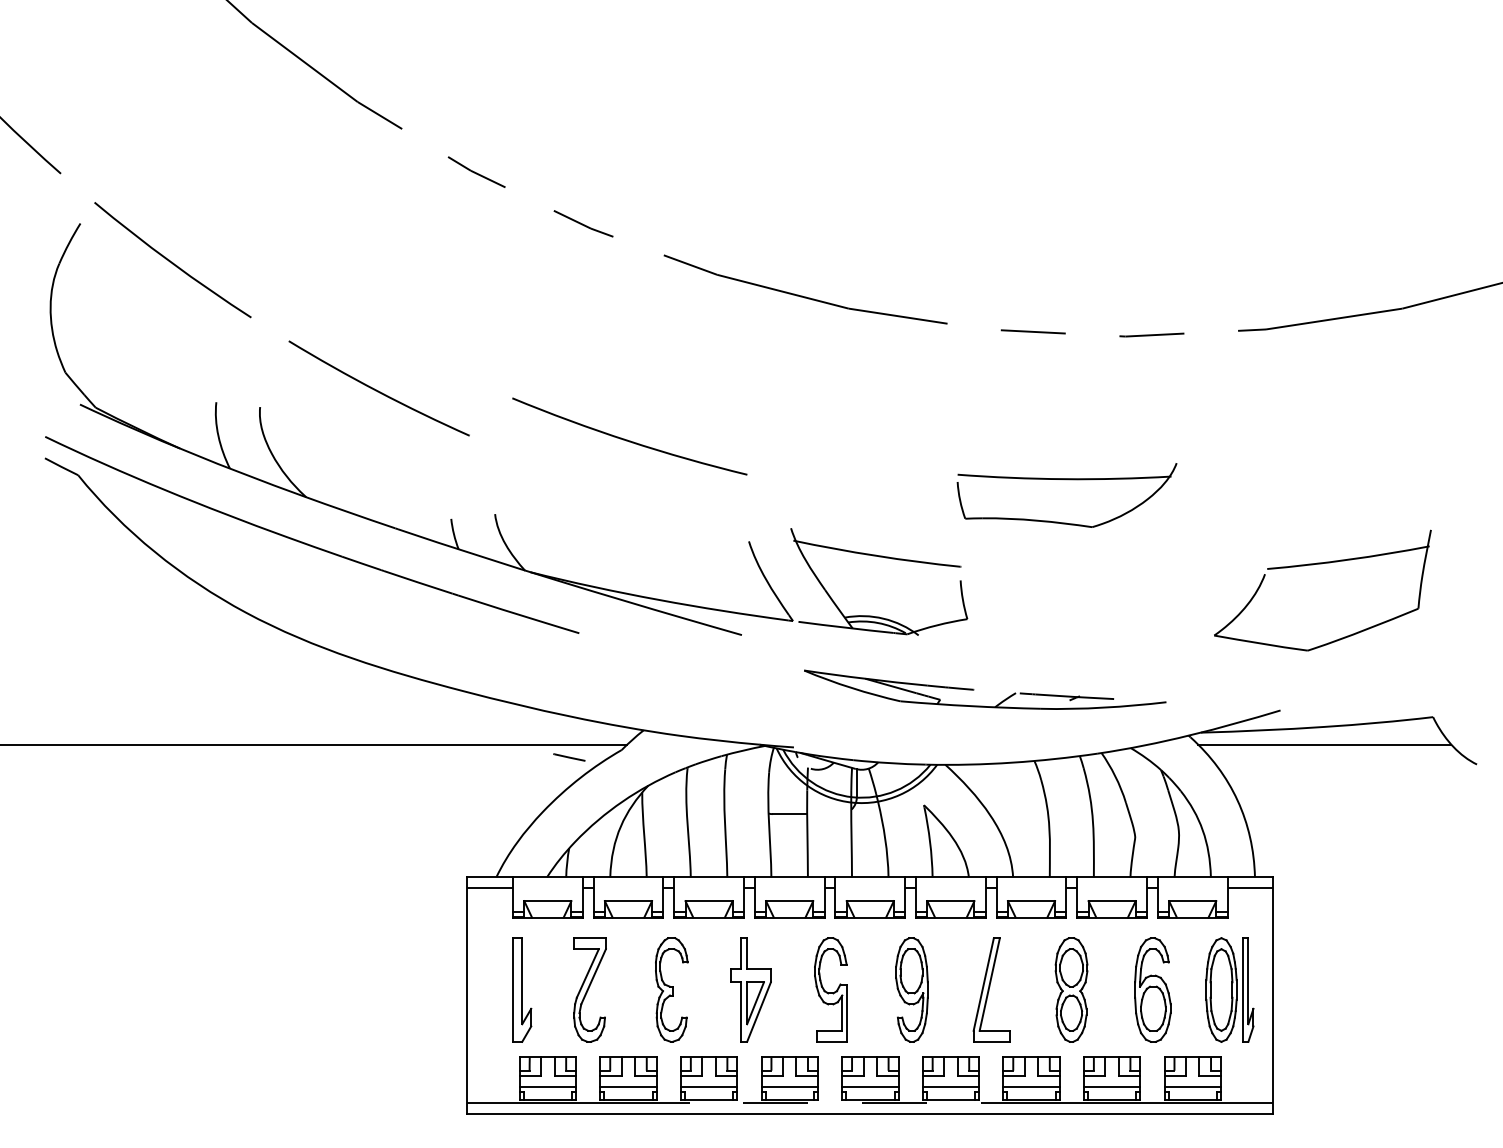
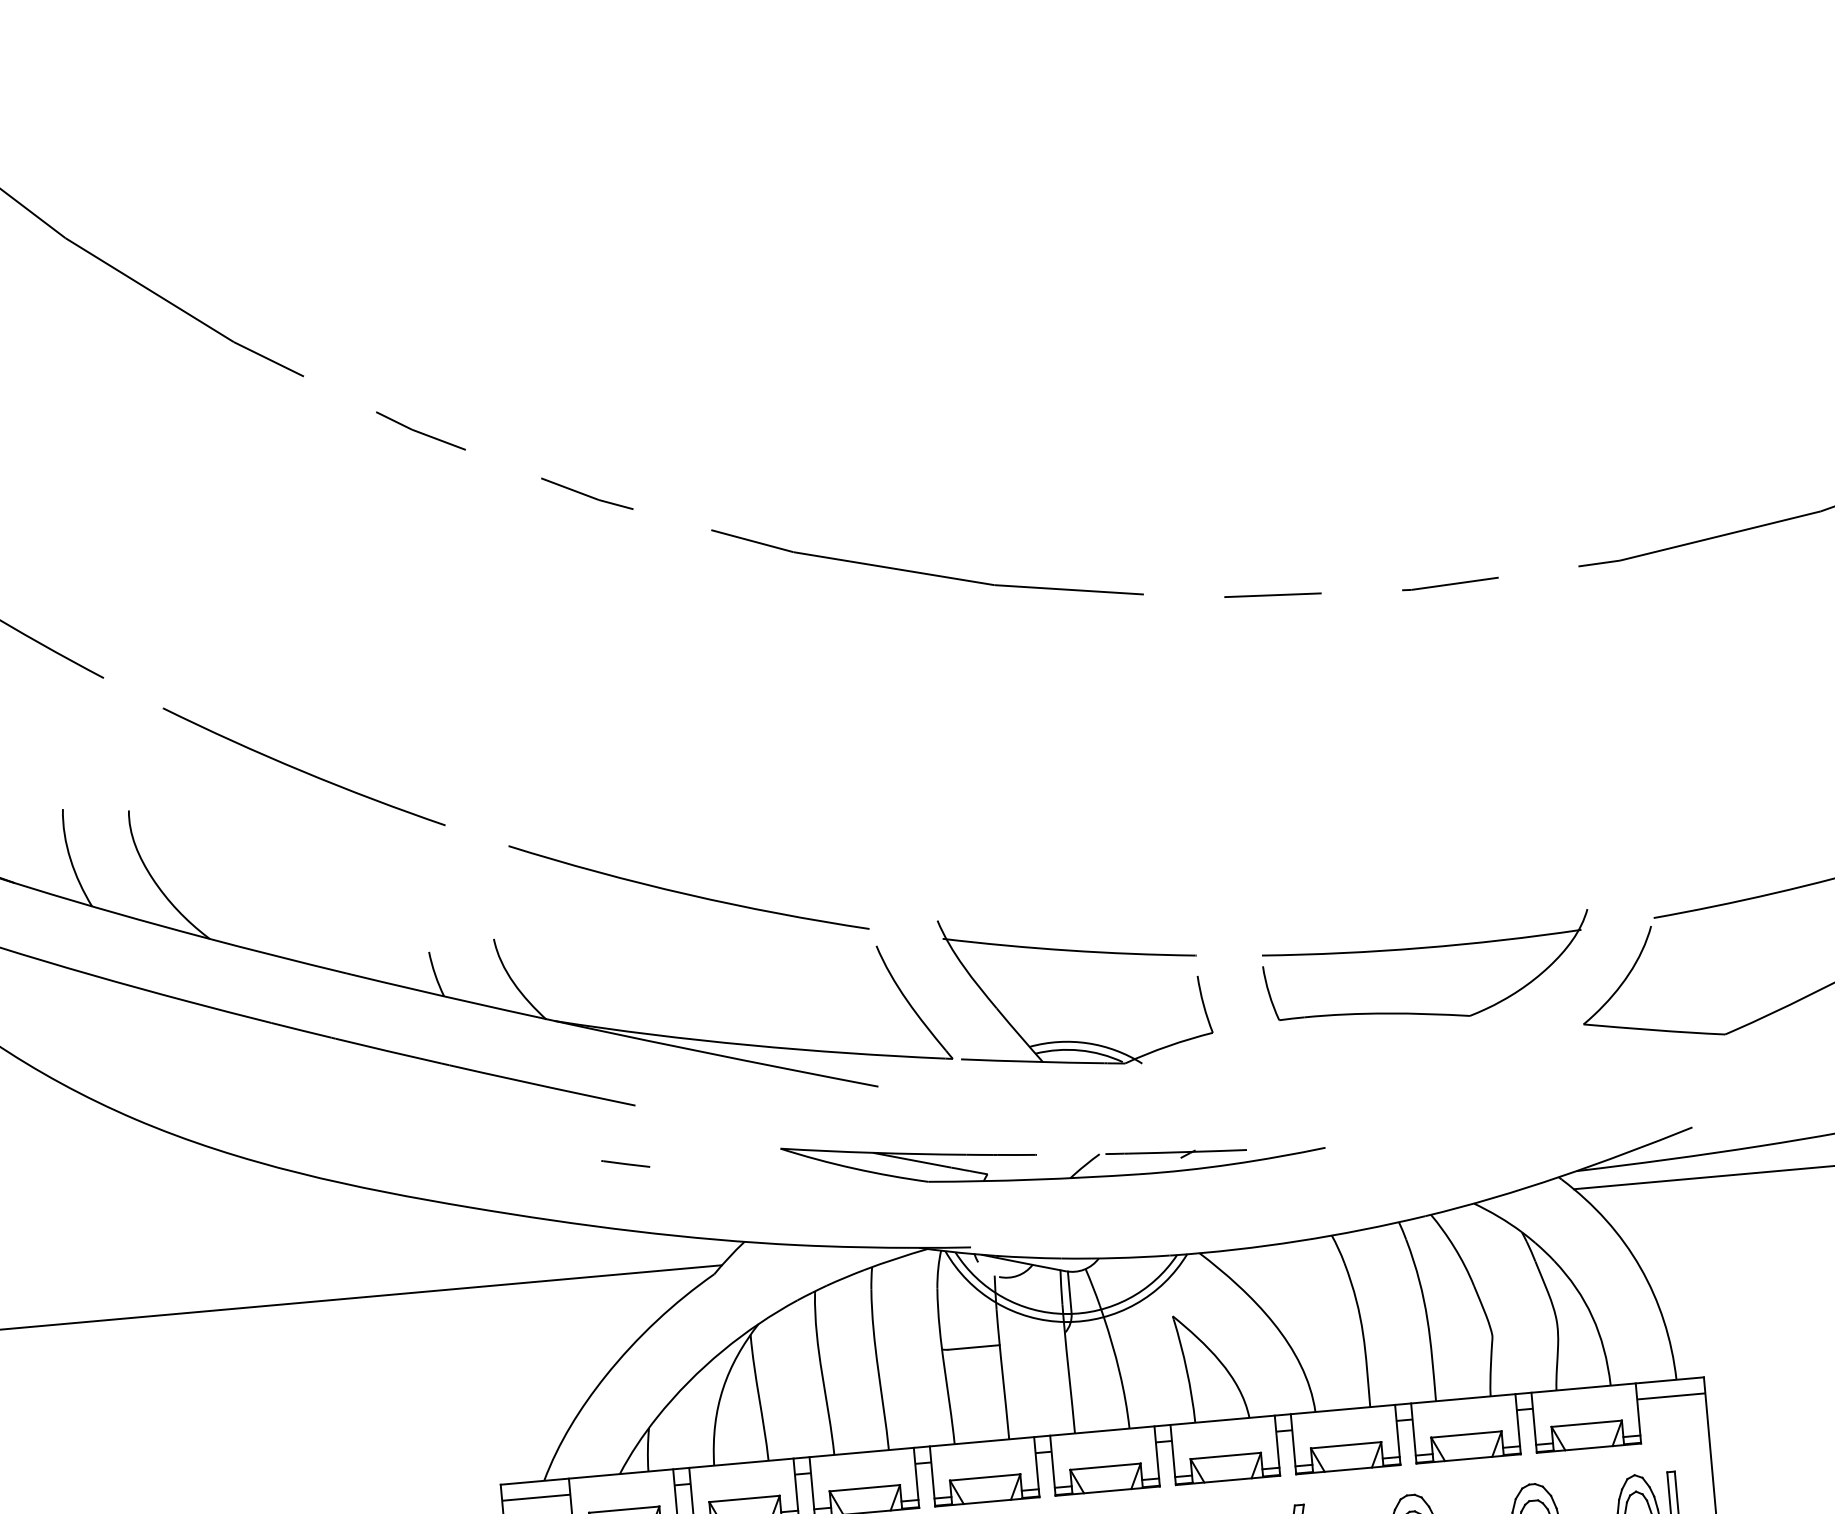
part: (629, 436) -> (688, 887), moved
part: (1066, 480) -> (1425, 949), moved
part: (974, 689) -> (1037, 1154), moved
line: (569, 757) -> (625, 1163), moved

